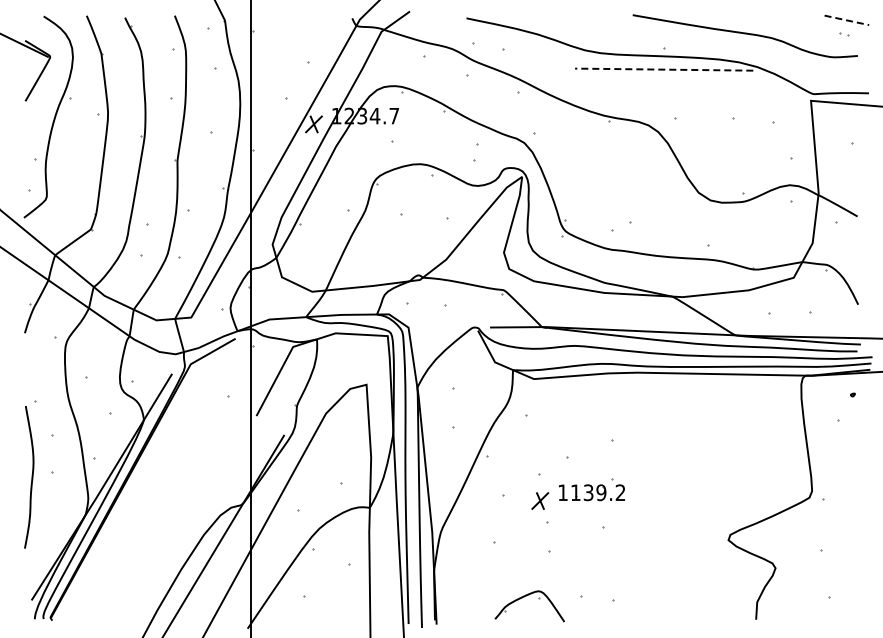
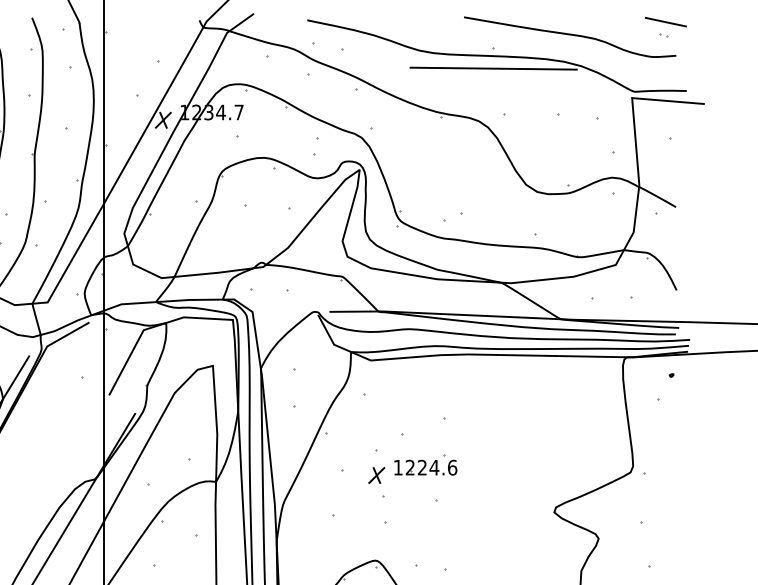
line: (847, 20) -> (666, 22), dashed -> solid
line: (663, 69) -> (492, 68), dashed -> solid
text: (598, 492) -> (431, 467), 1139.2 -> 1224.6

